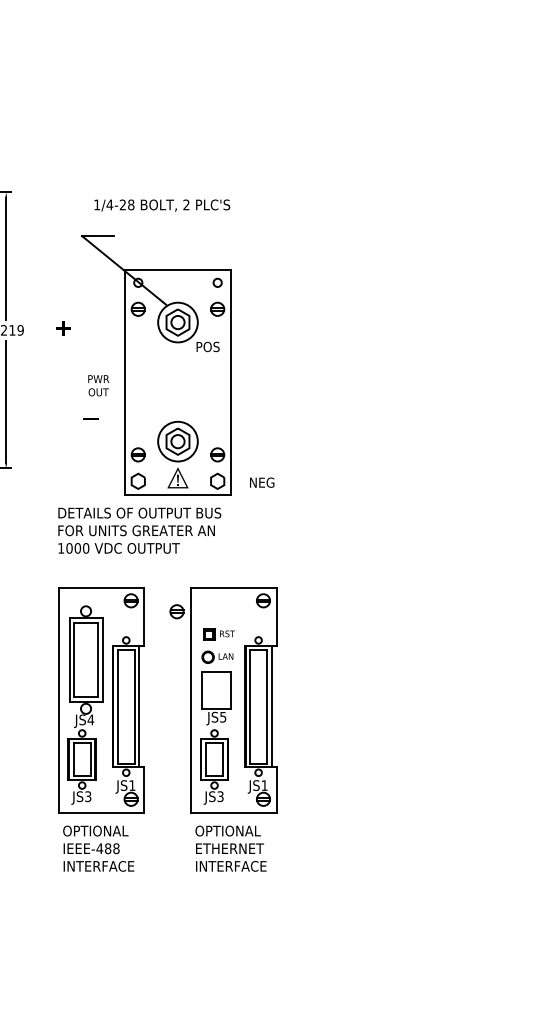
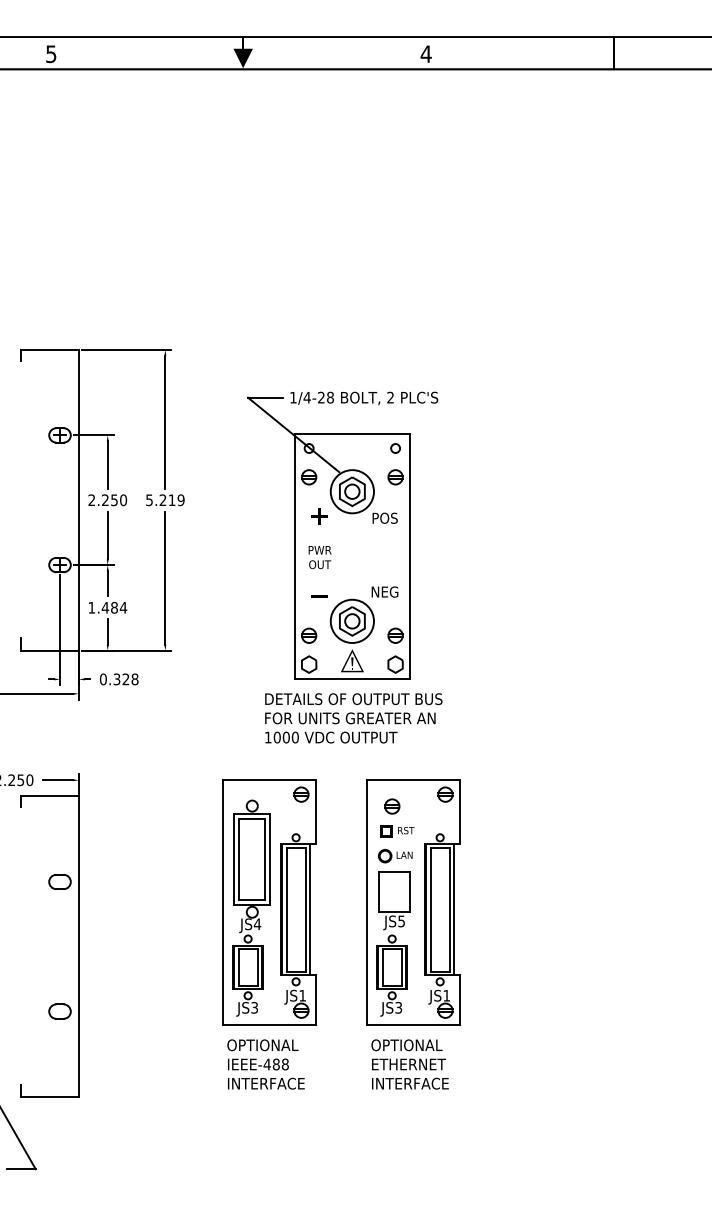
text: (162, 205) -> (364, 398), moved
part: (63, 328) -> (319, 516), moved
text: (98, 385) -> (319, 557), moved
line: (90, 418) -> (319, 596), moved
text: (261, 482) -> (384, 591), moved
text: (139, 530) -> (353, 718), moved
part: (177, 611) -> (392, 806), moved

